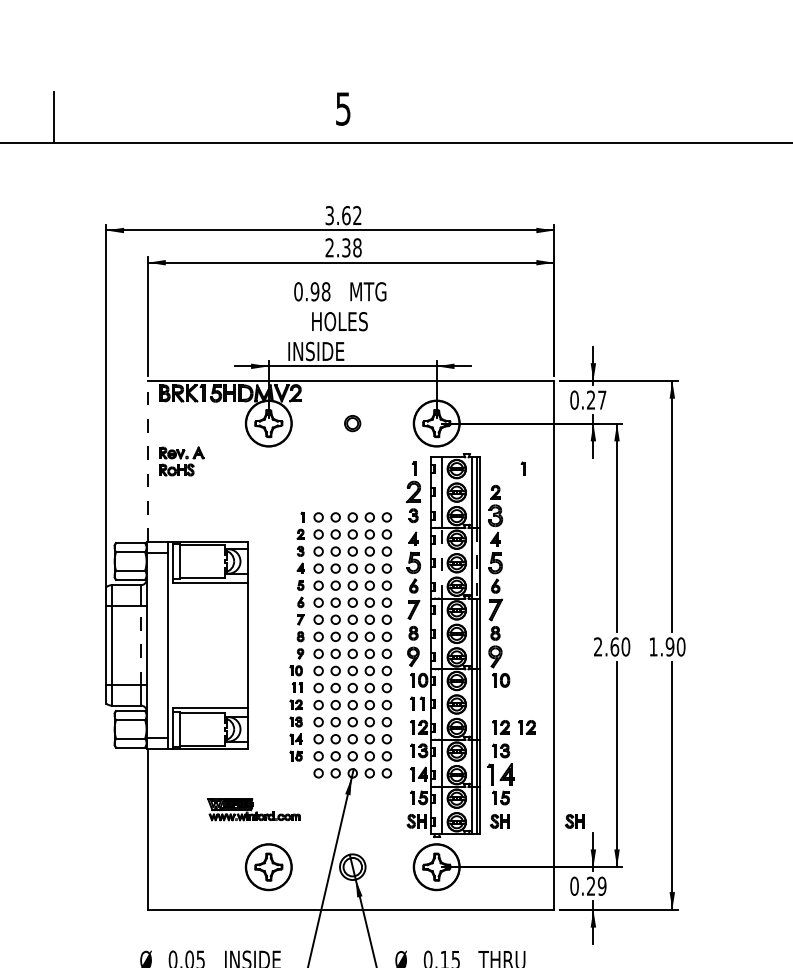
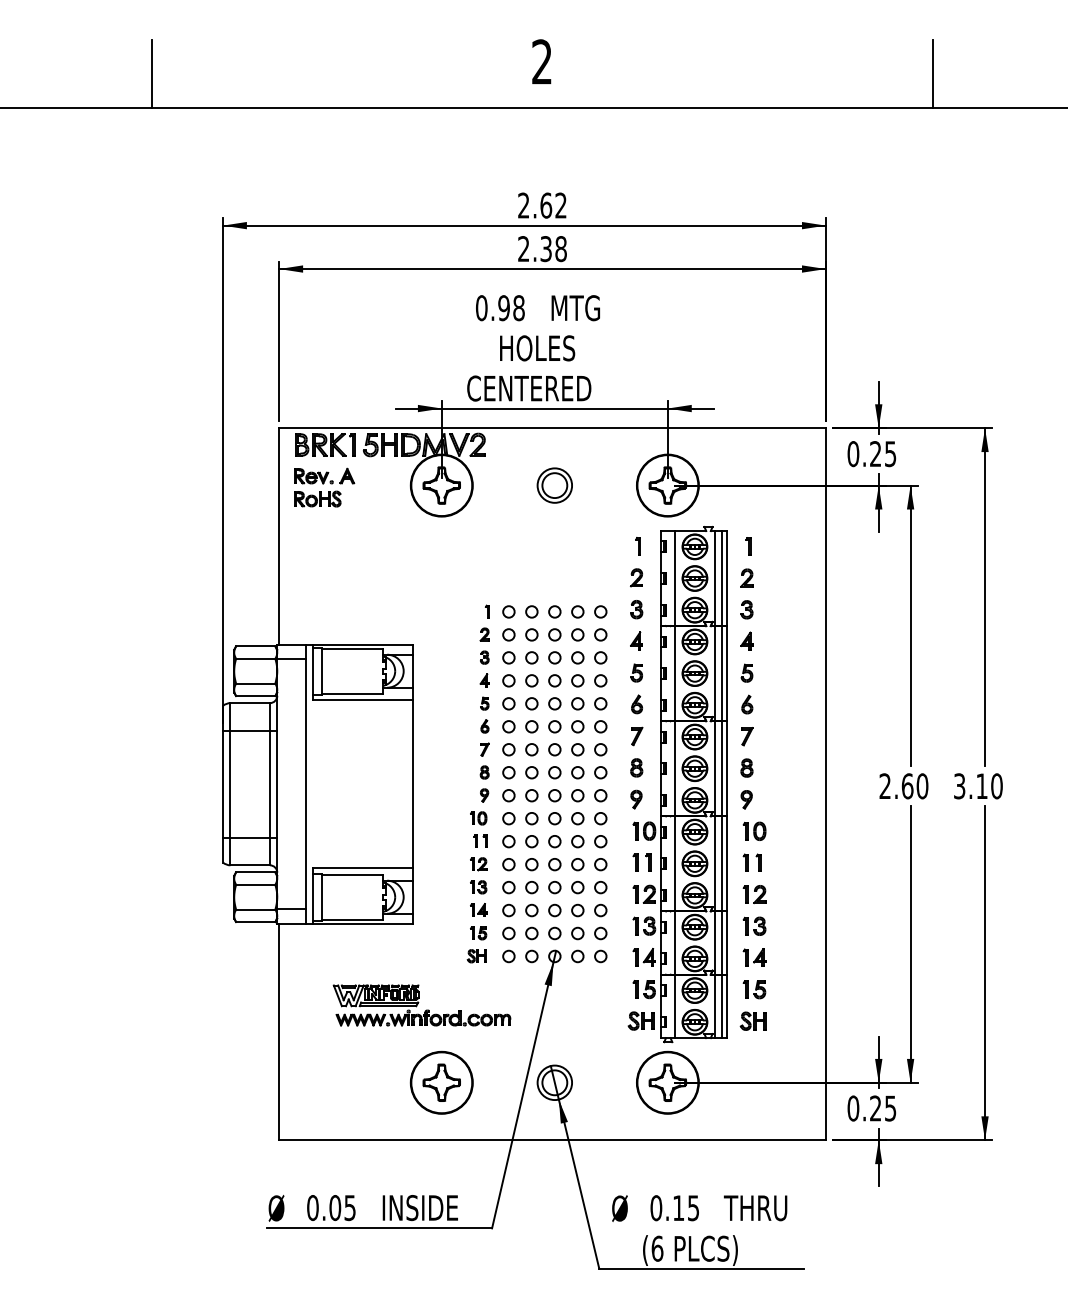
text: (342, 108) -> (541, 61), 5 -> 2
line: (634, 117) -> (933, 73), added
text: (329, 215) -> (523, 205), 3.62 -> 2.62
text: (333, 351) -> (529, 388), INSIDE -> CENTERED
text: (602, 400) -> (890, 454), 0.27 -> 0.25
part: (352, 423) -> (554, 485), size x1.67
line: (148, 461) -> (279, 536), dashed -> solid
part: (181, 461) -> (324, 487), moved
part: (523, 468) -> (748, 546), moved
part: (413, 491) -> (636, 577), size x0.62
part: (495, 515) -> (746, 609), size x0.62
part: (413, 562) -> (636, 672), size x0.62
part: (495, 562) -> (746, 672), size x0.62
line: (441, 563) -> (674, 673), dashed -> solid
line: (477, 563) -> (722, 674), dashed -> solid
part: (414, 609) -> (637, 736), size x0.71
part: (495, 609) -> (747, 736), size x0.62
line: (140, 645) -> (269, 784), dashed -> solid
text: (661, 647) -> (970, 786), 1.90 -> 3.10
part: (413, 656) -> (636, 799), size x0.71
part: (495, 656) -> (746, 799), size x0.62
part: (498, 703) -> (751, 862), added
part: (527, 727) -> (789, 894), removed
part: (294, 773) -> (476, 956), added
part: (501, 774) -> (754, 957), size x0.62
part: (253, 809) -> (421, 1005), size x1.43
part: (574, 820) -> (853, 1020), removed
text: (602, 886) -> (890, 1108), 0.29 -> 0.25

